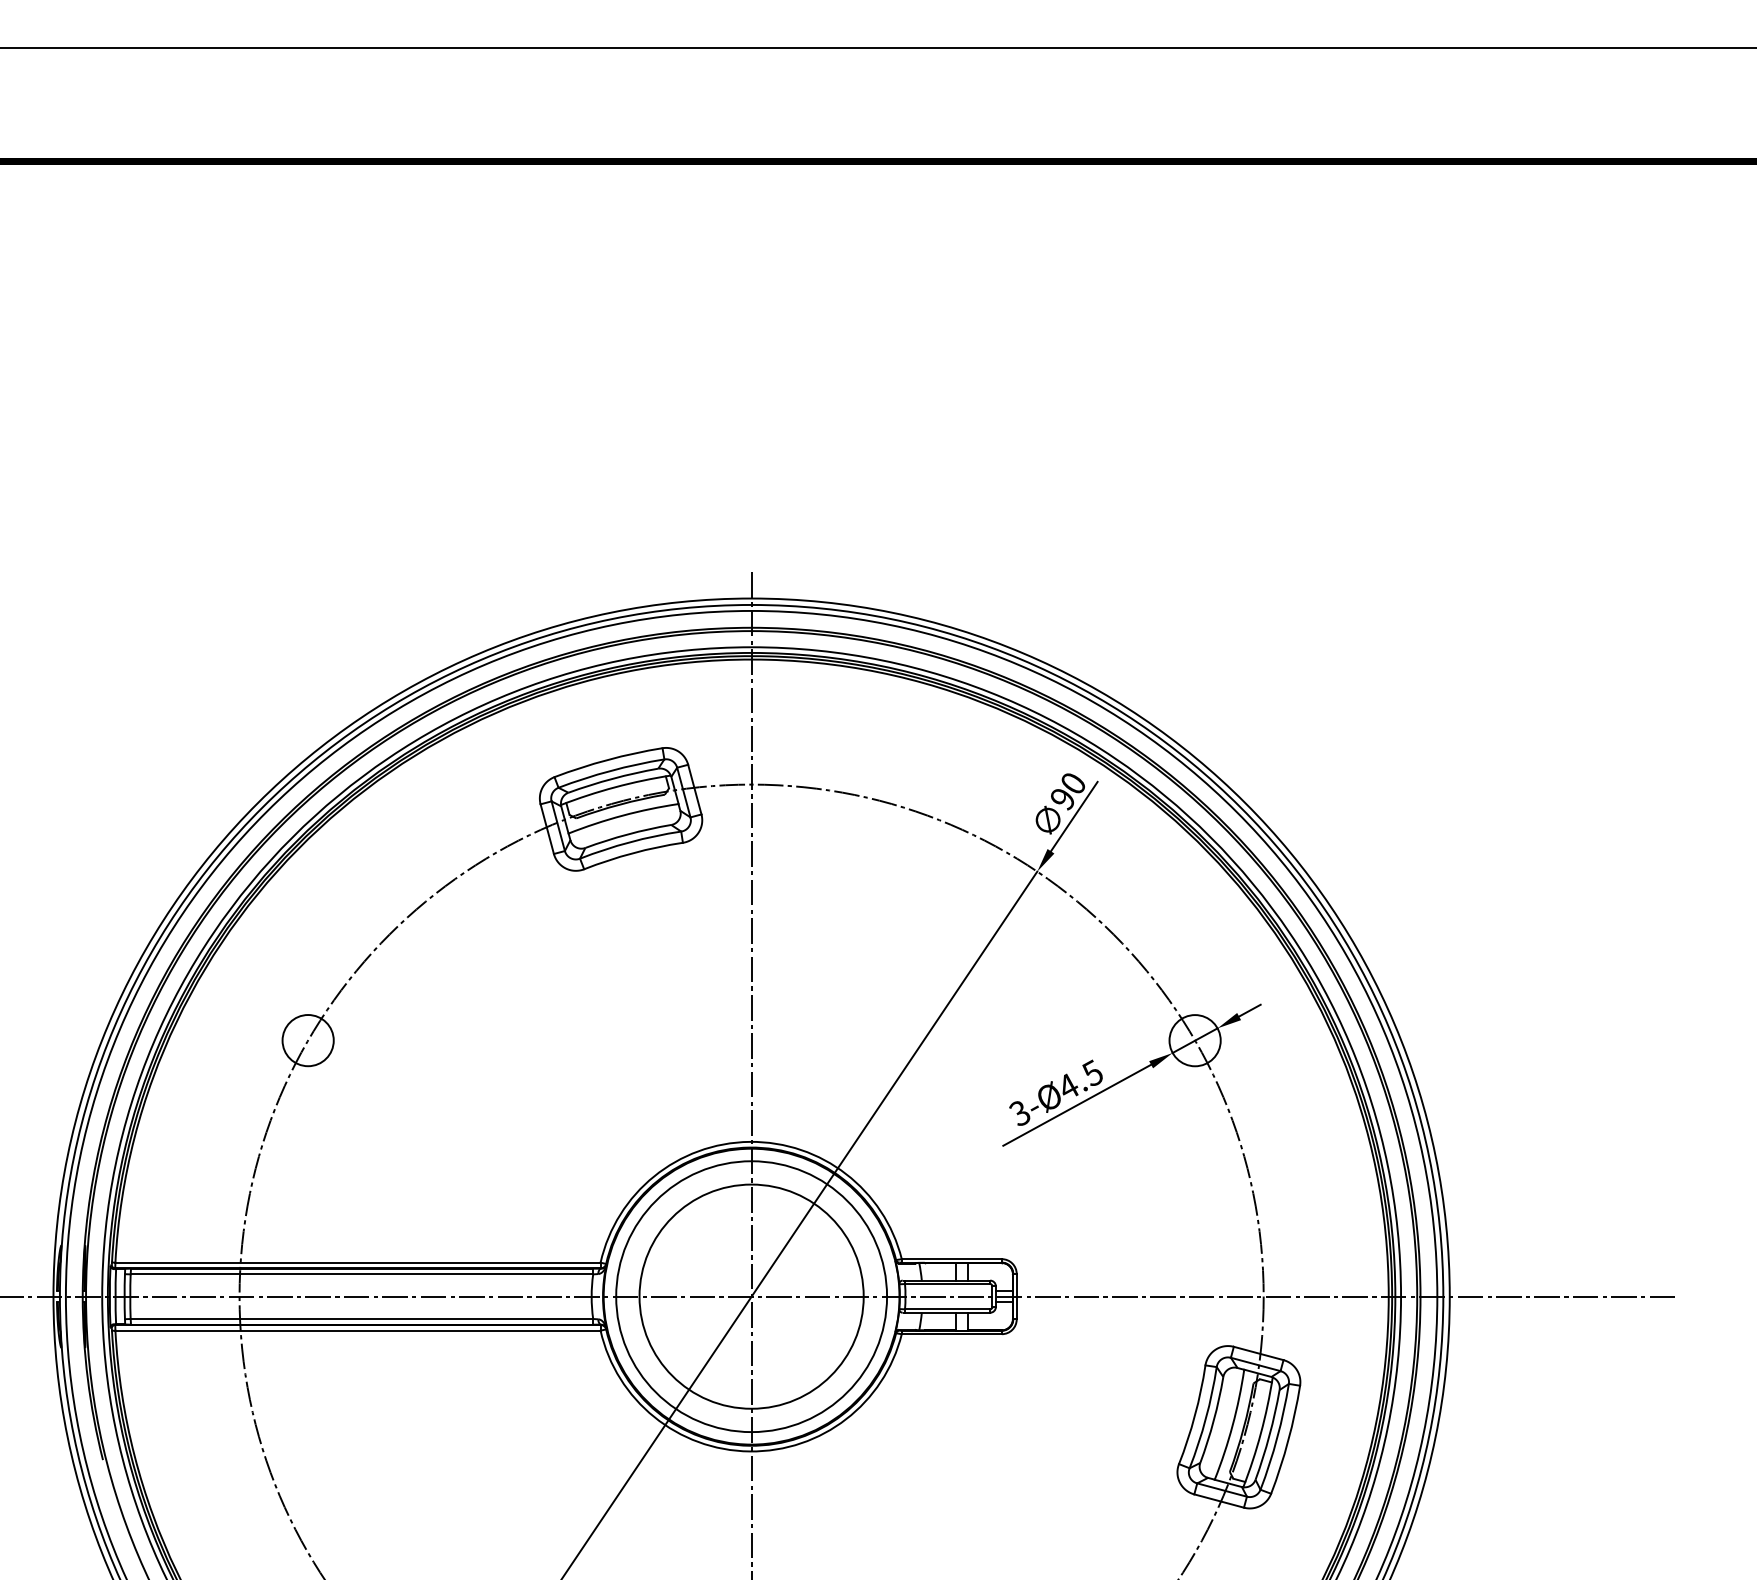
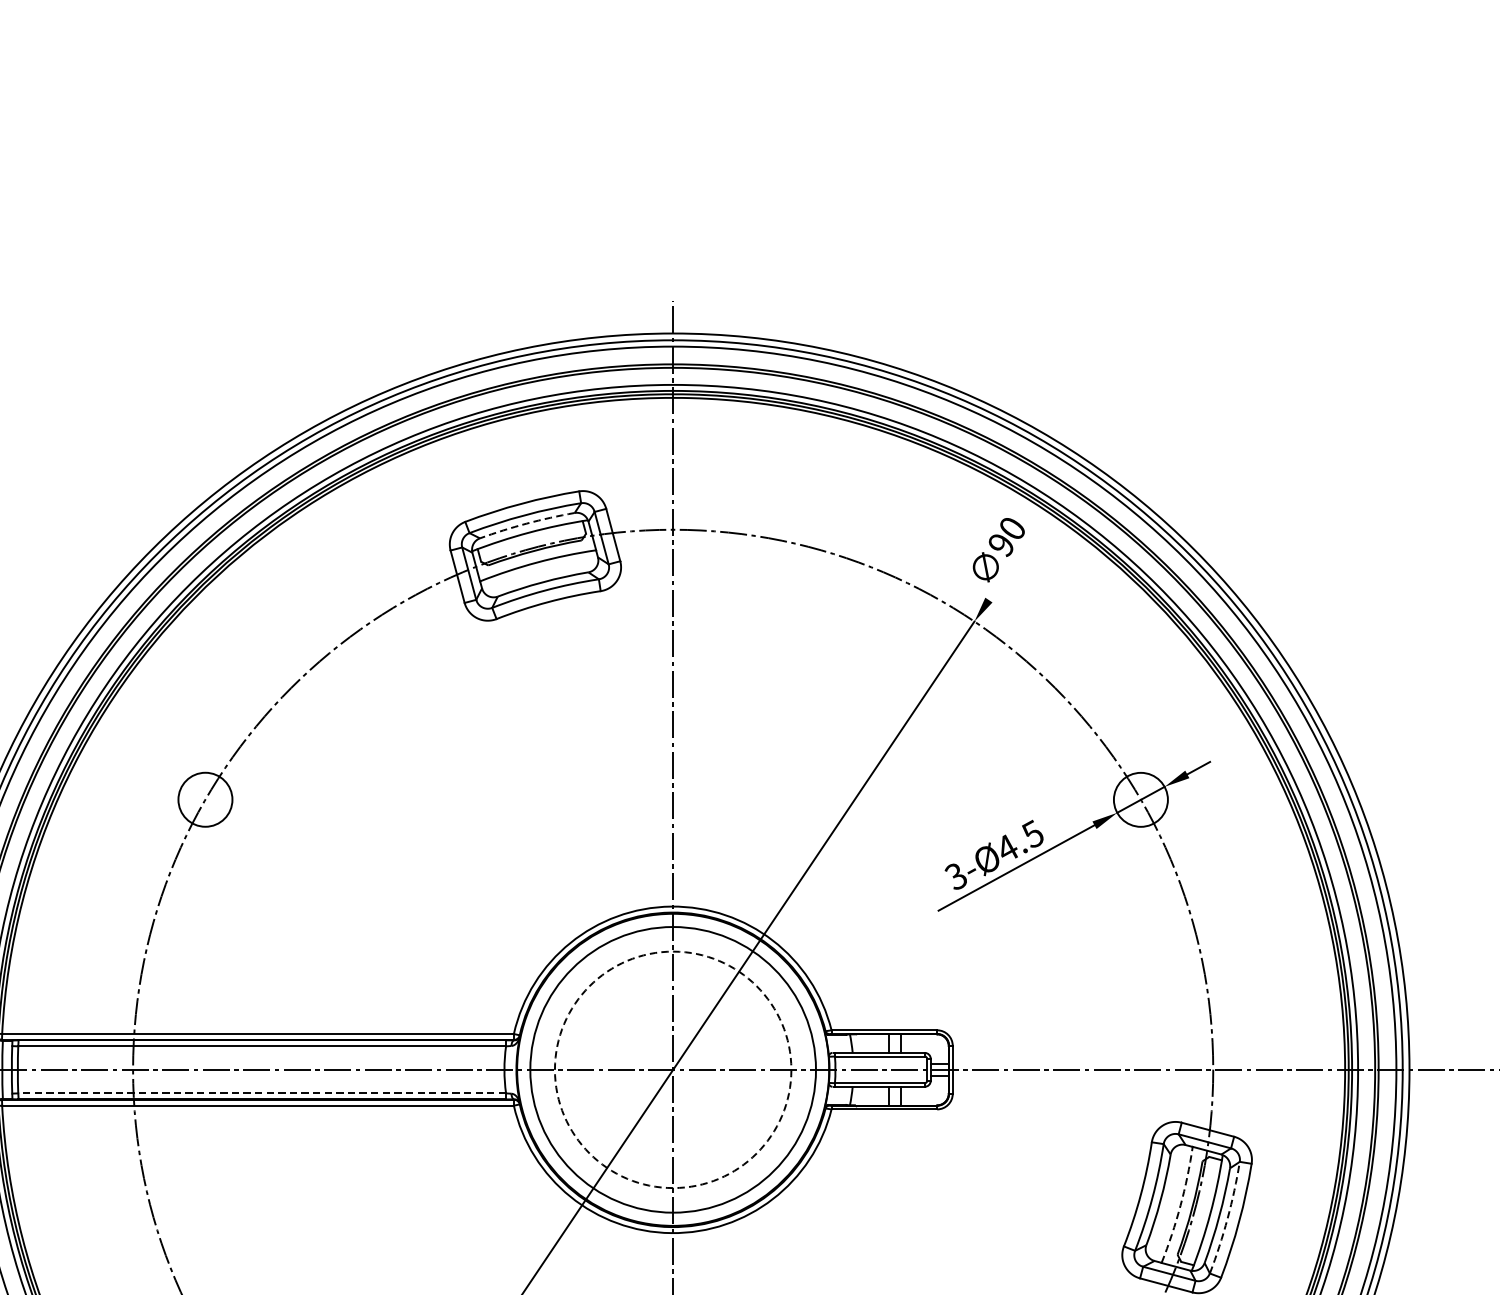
arc: (612, 778) -> (526, 523), solid -> dashed
line: (1073, 816) -> (1012, 563), removed
circle: (751, 1296) -> (673, 1069), solid -> dashed
line: (361, 1318) -> (261, 1092), solid -> dashed
arc: (1232, 1425) -> (1180, 1205), solid -> dashed
arc: (1277, 1437) -> (1227, 1218), solid -> dashed

